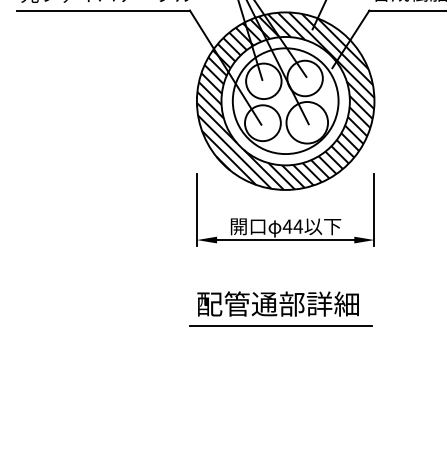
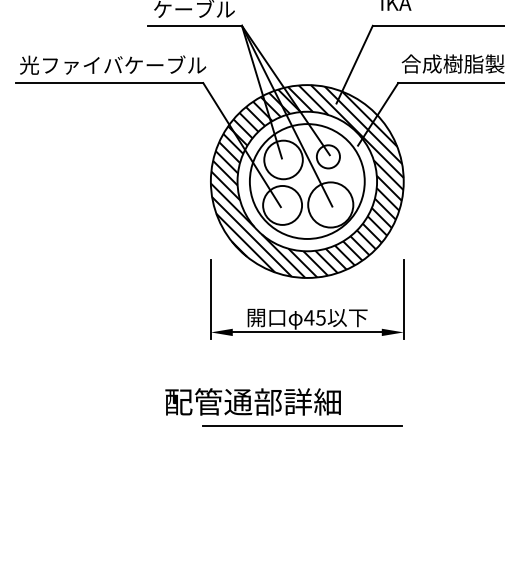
circle: (305, 78) -> (328, 156), size x0.6
text: (297, 226) -> (320, 317), 44 -> 45
text: (277, 303) -> (252, 401), moved

